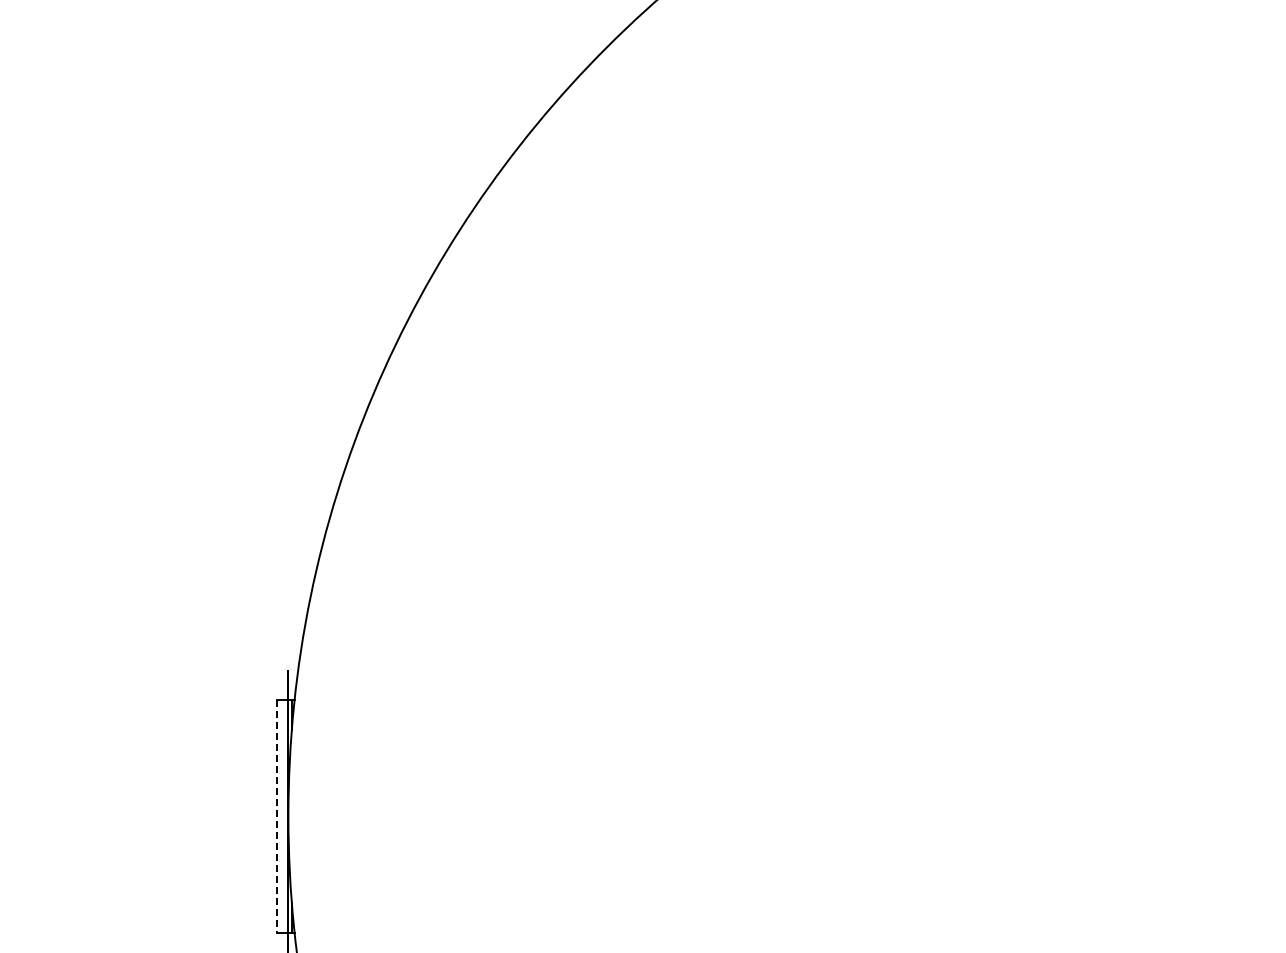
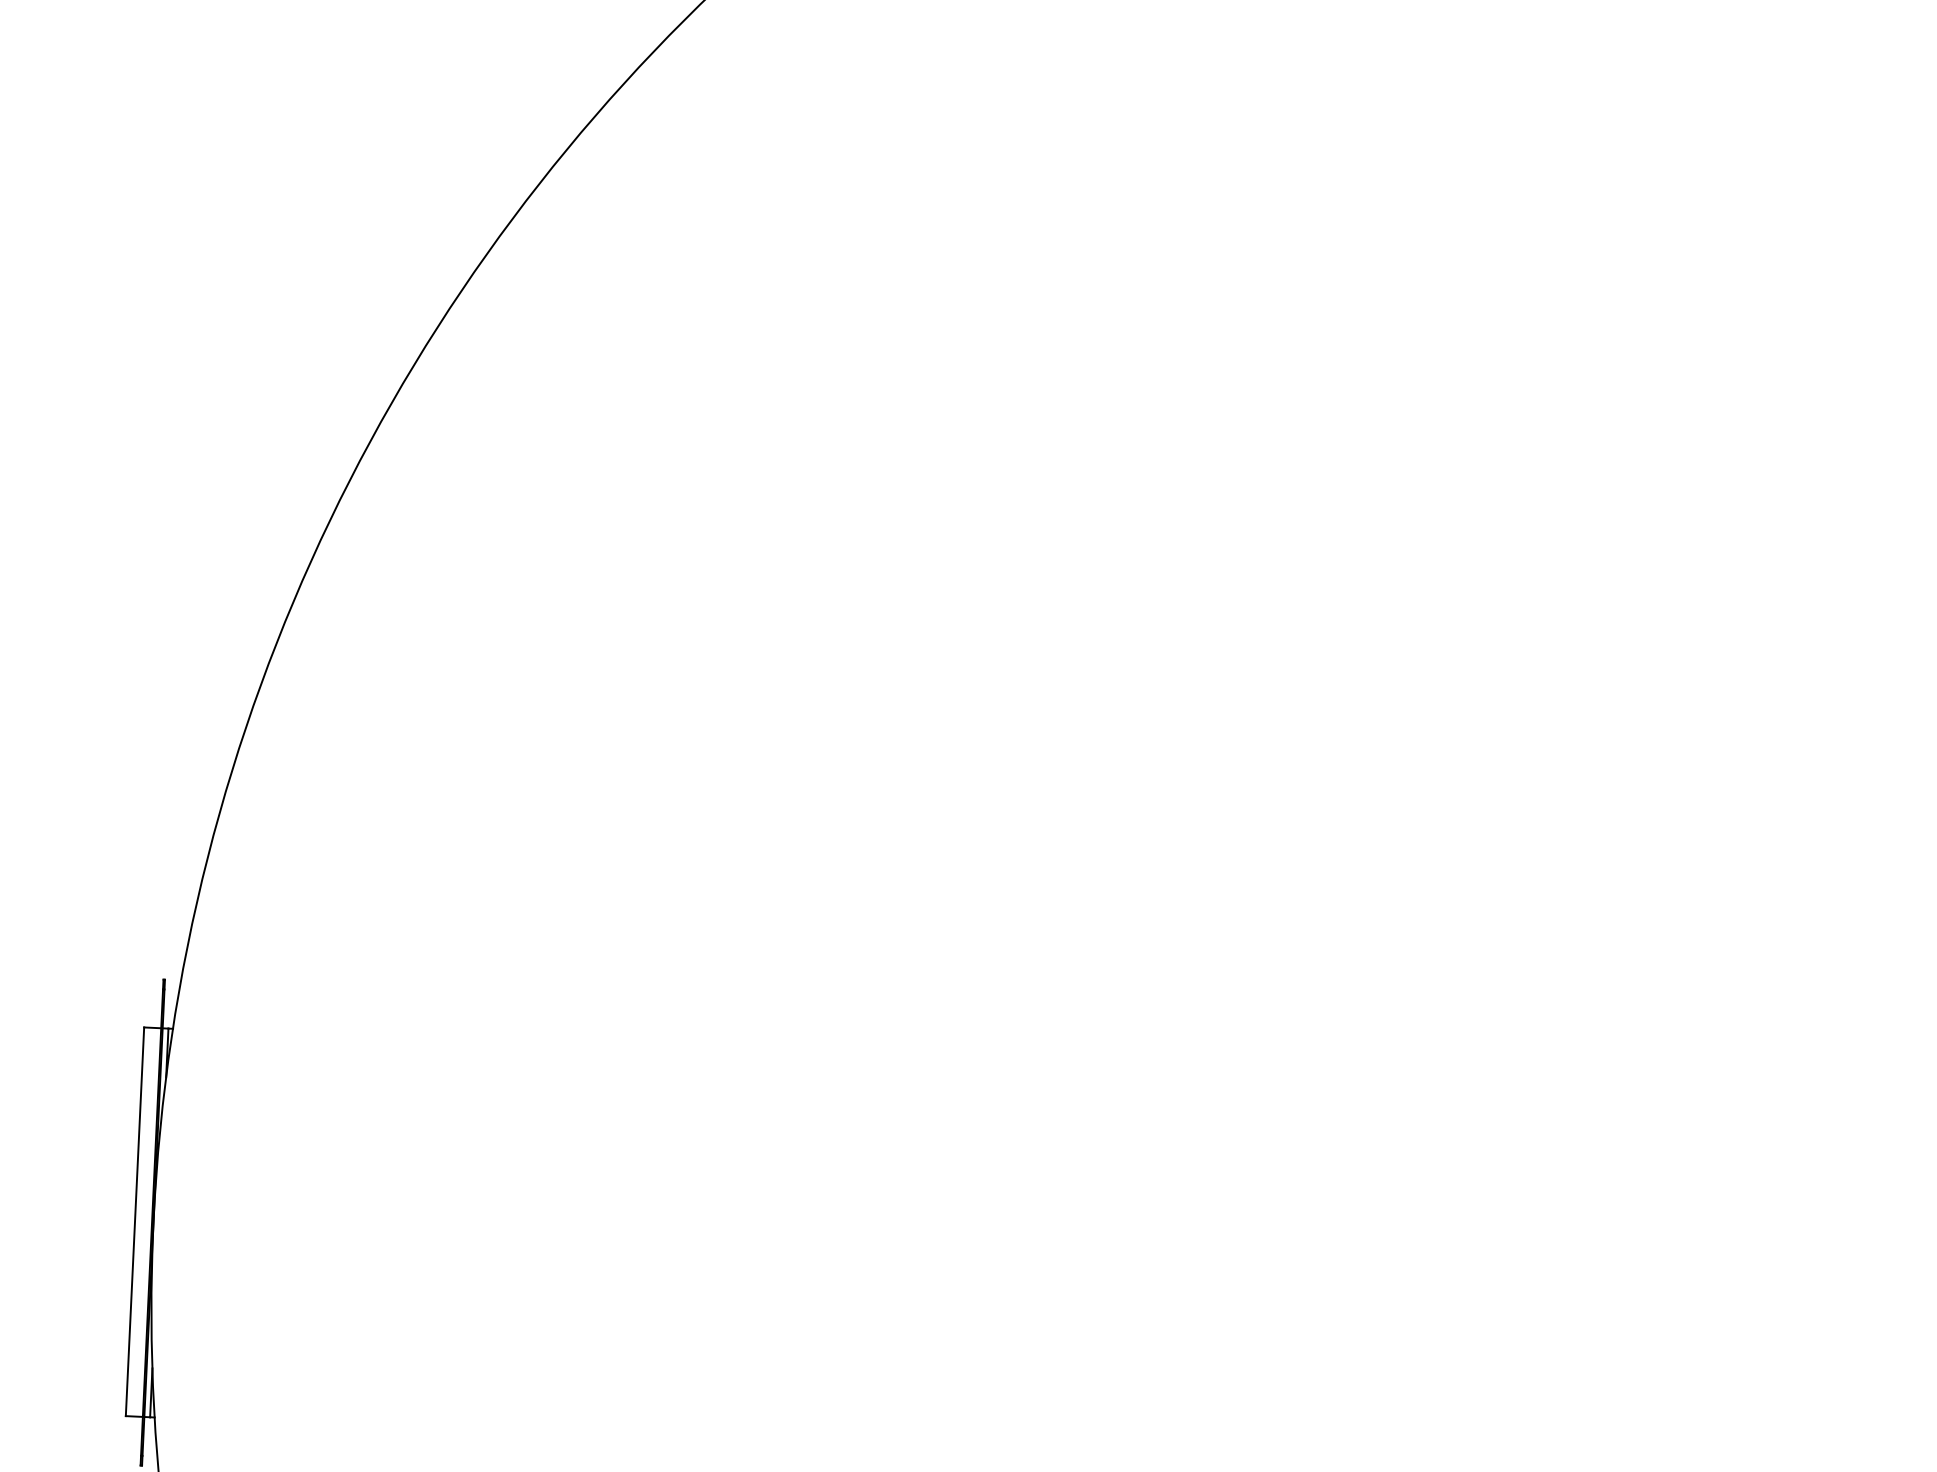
line: (277, 816) -> (135, 1221), dashed -> solid

